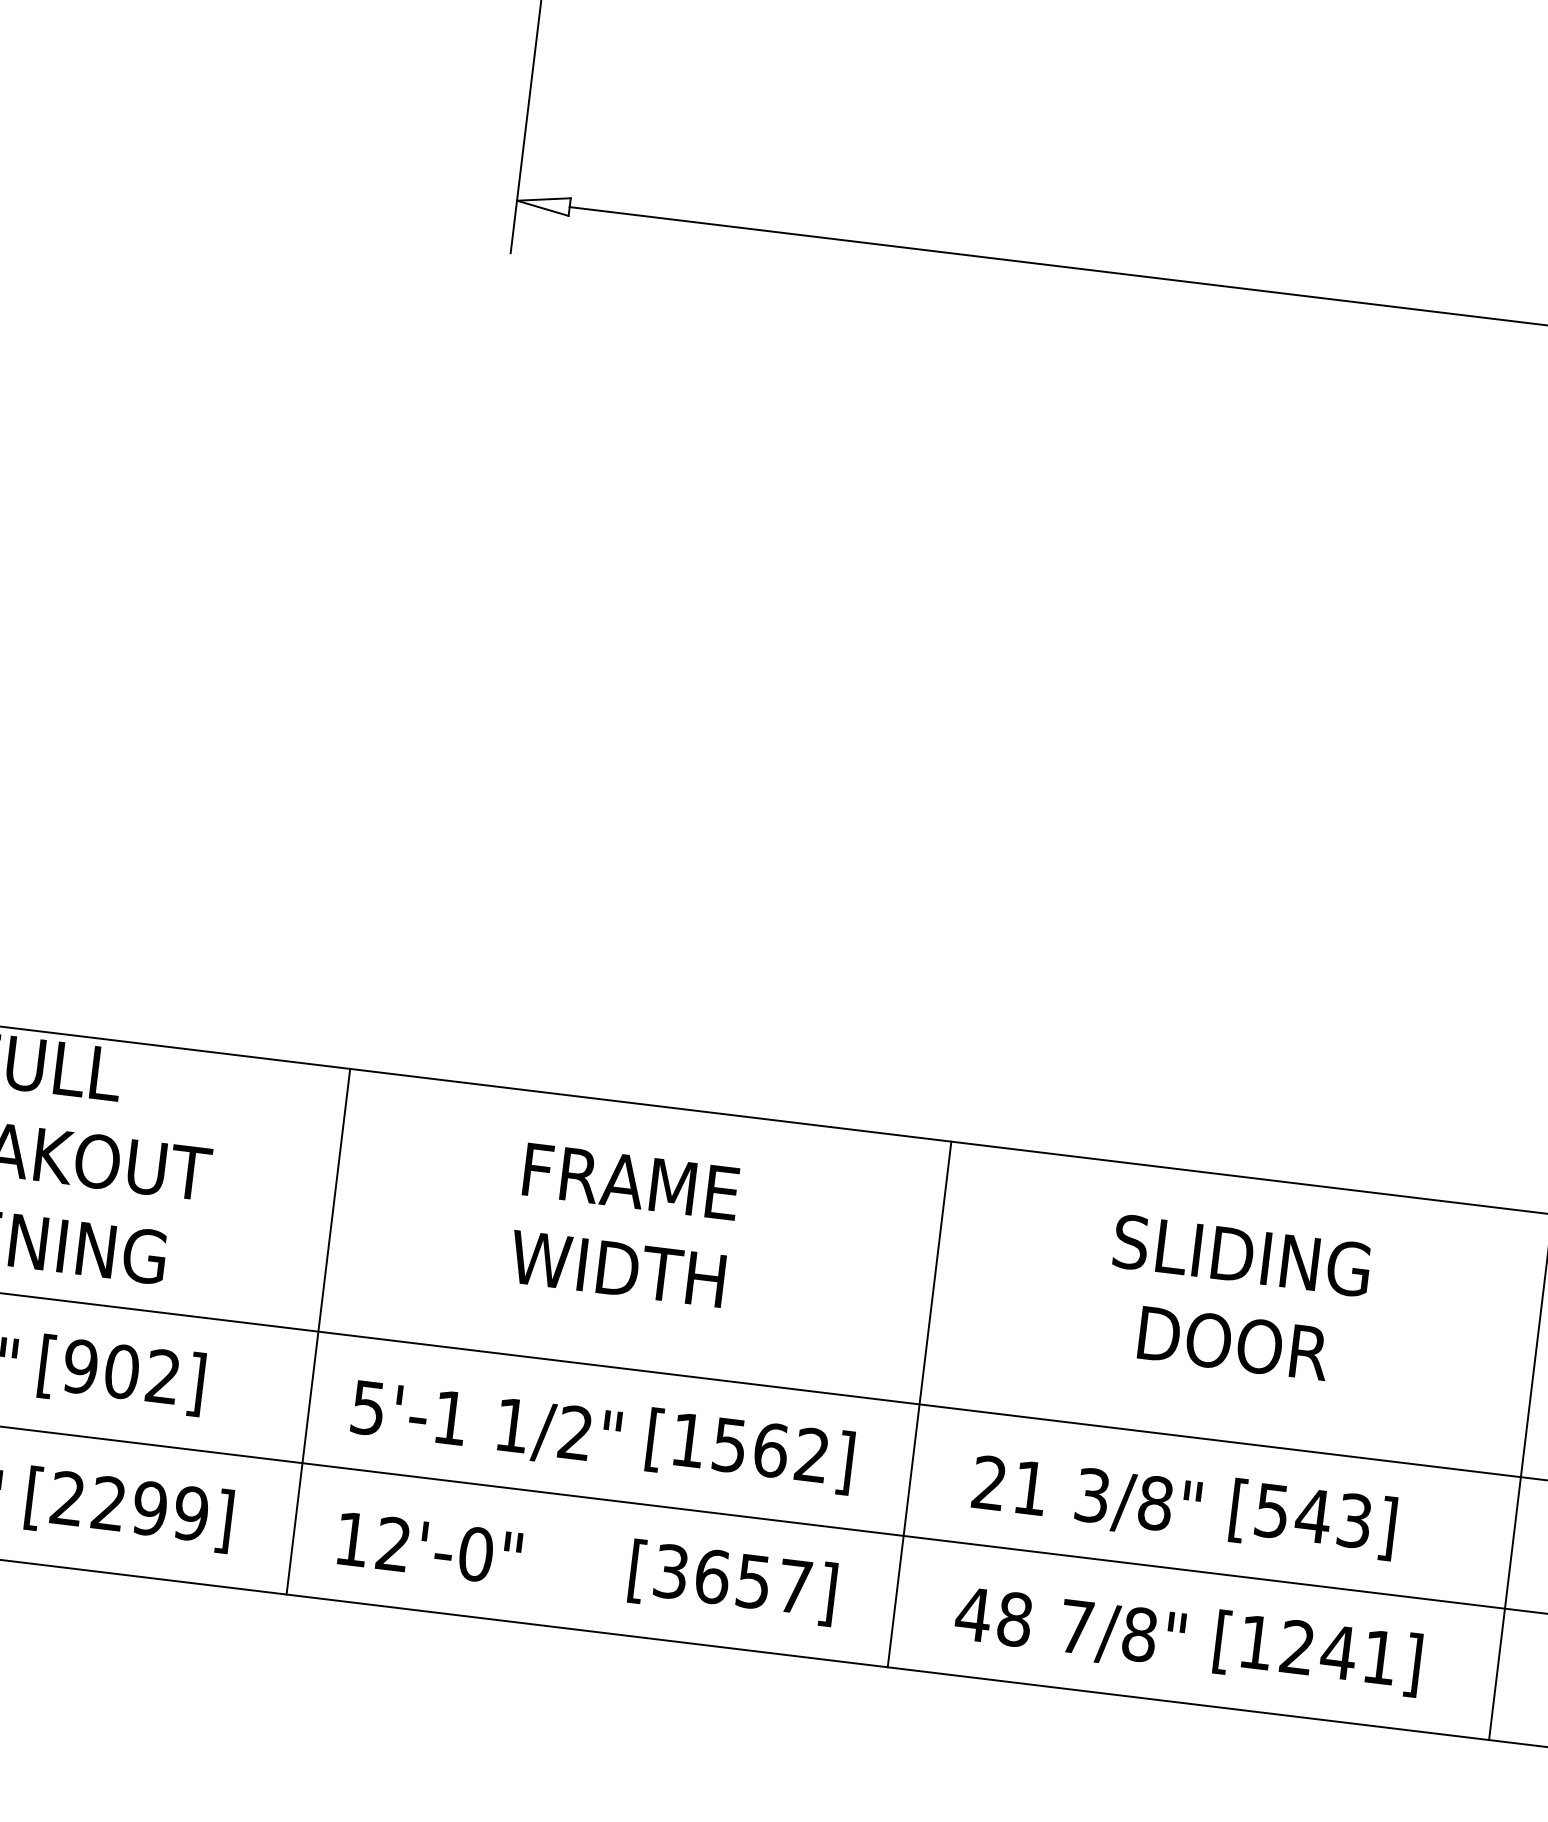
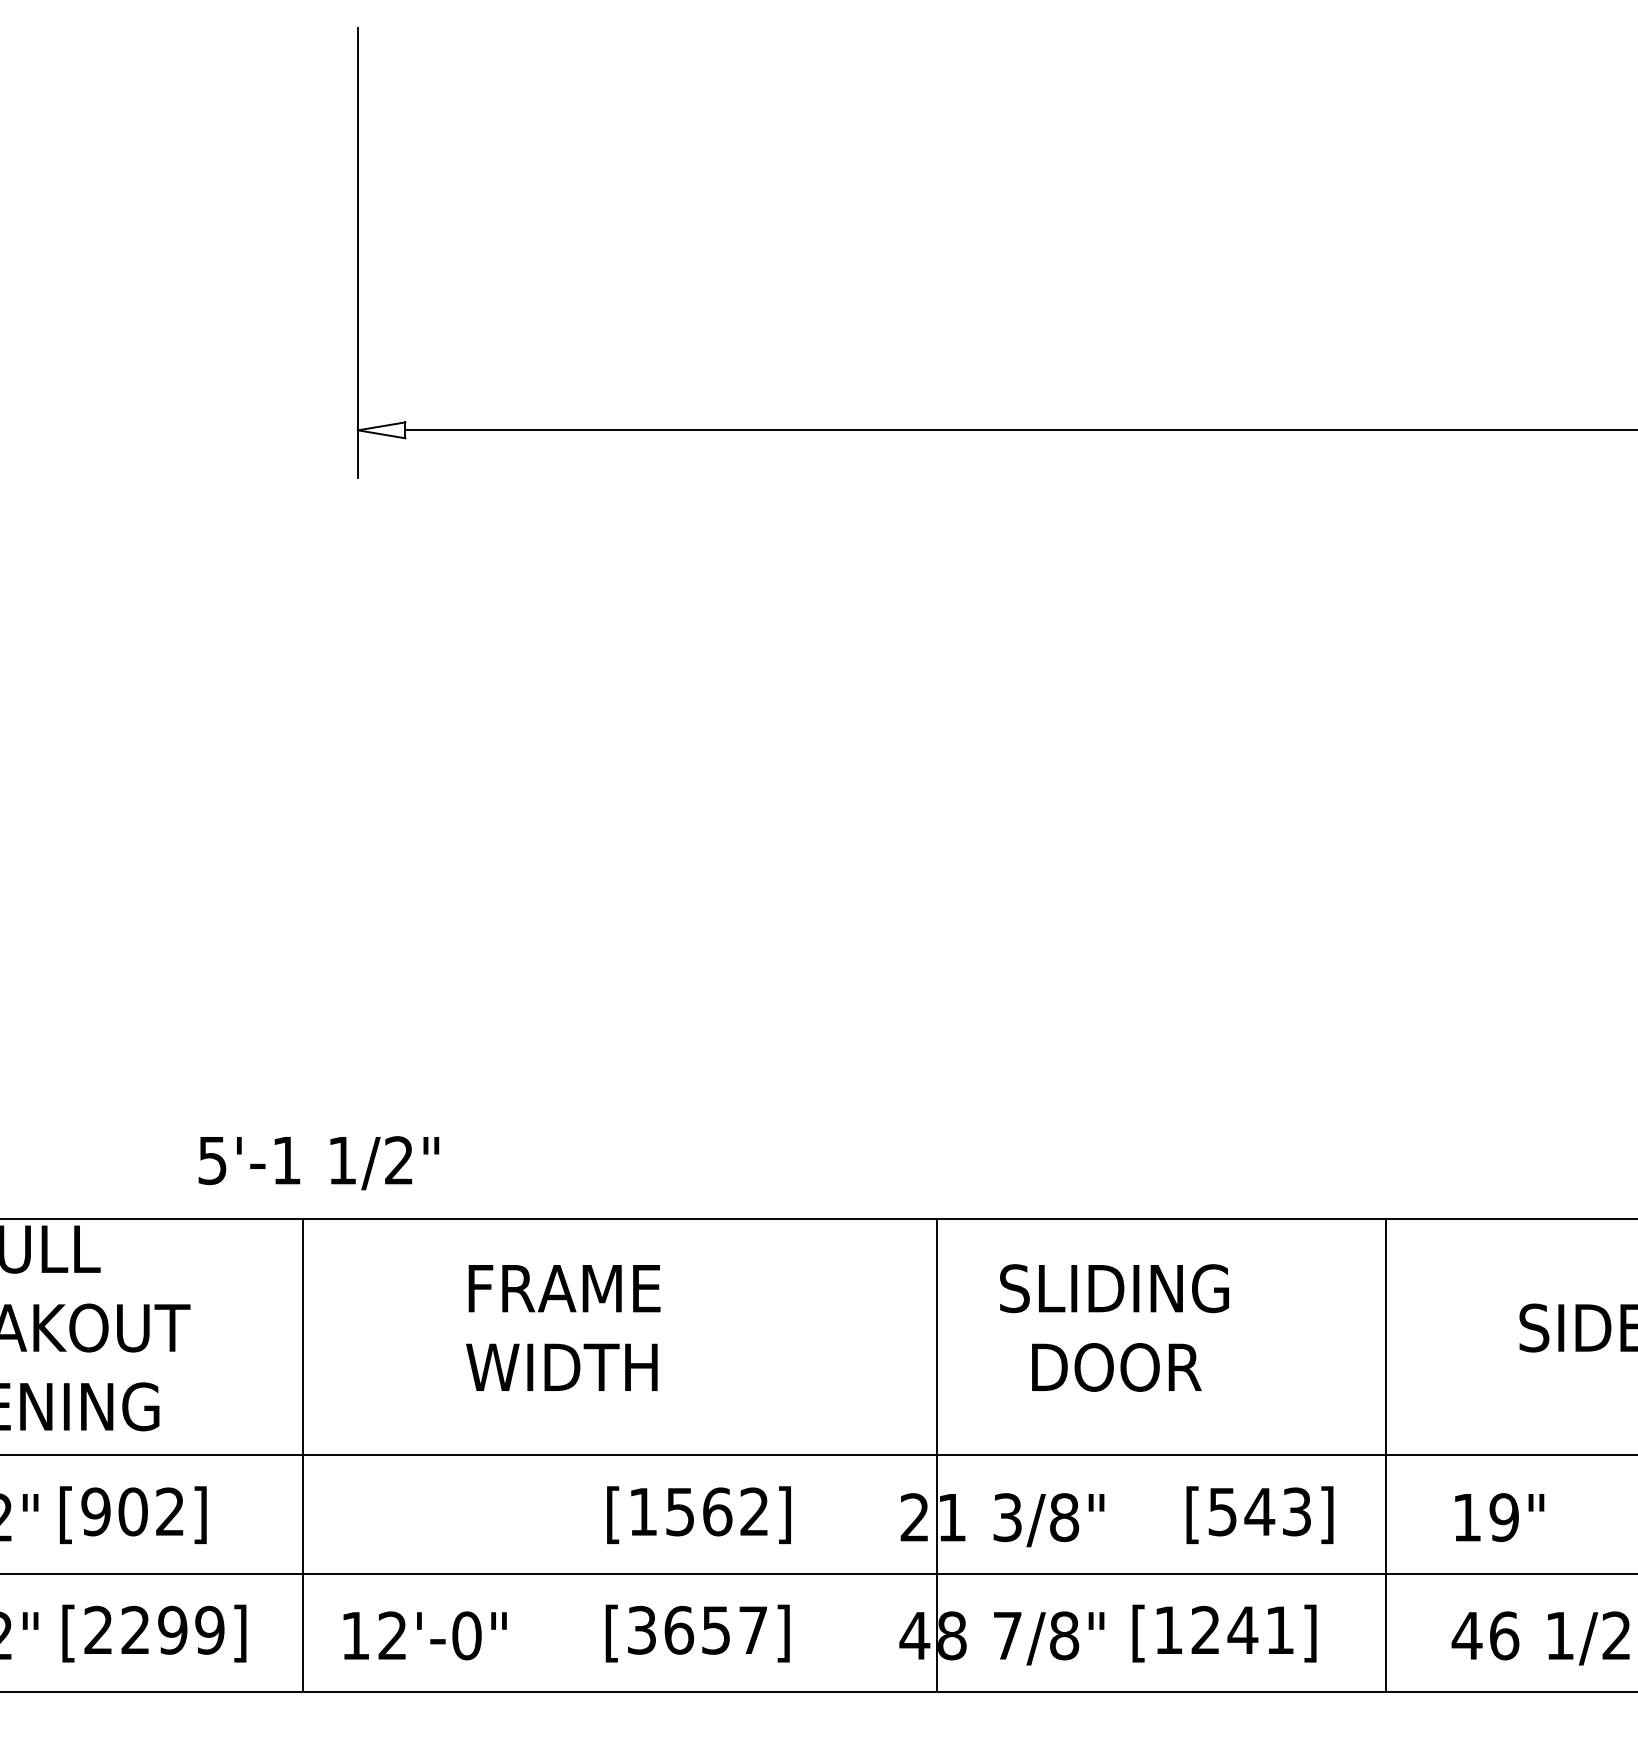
line: (919, 1403) -> (937, 1454), moved
text: (485, 1425) -> (318, 1163), moved
text: (1312, 1518) -> (1259, 1514), moved

